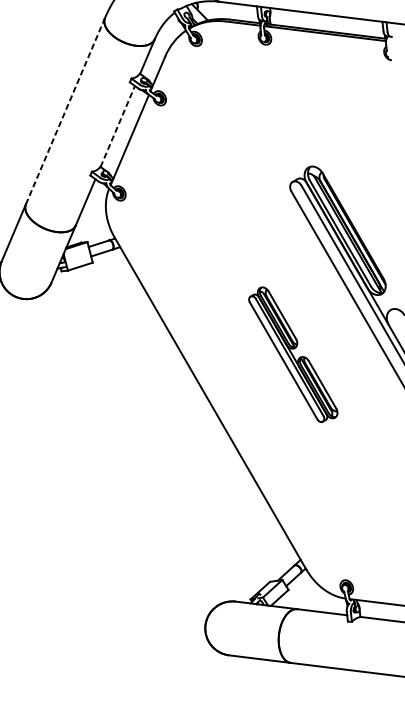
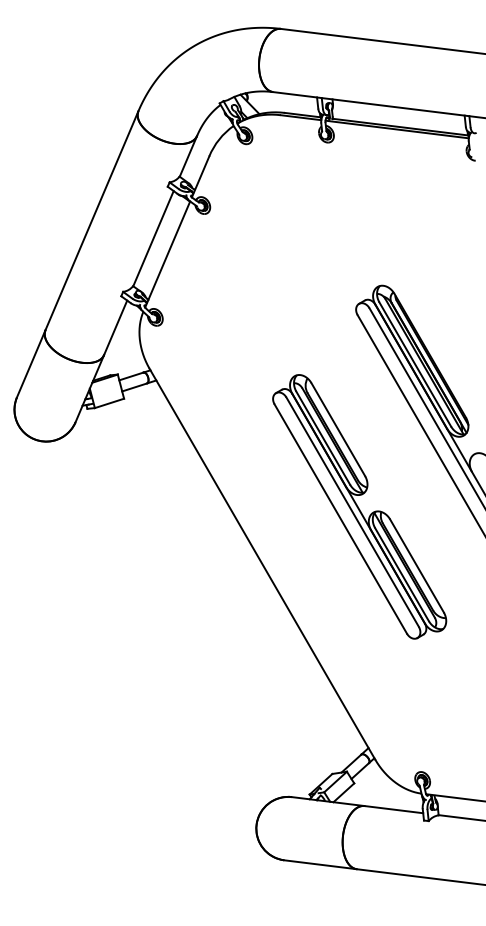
line: (65, 111) -> (92, 220), dashed -> solid
line: (117, 126) -> (153, 238), dashed -> solid
part: (293, 354) -> (359, 506), size x1.67

